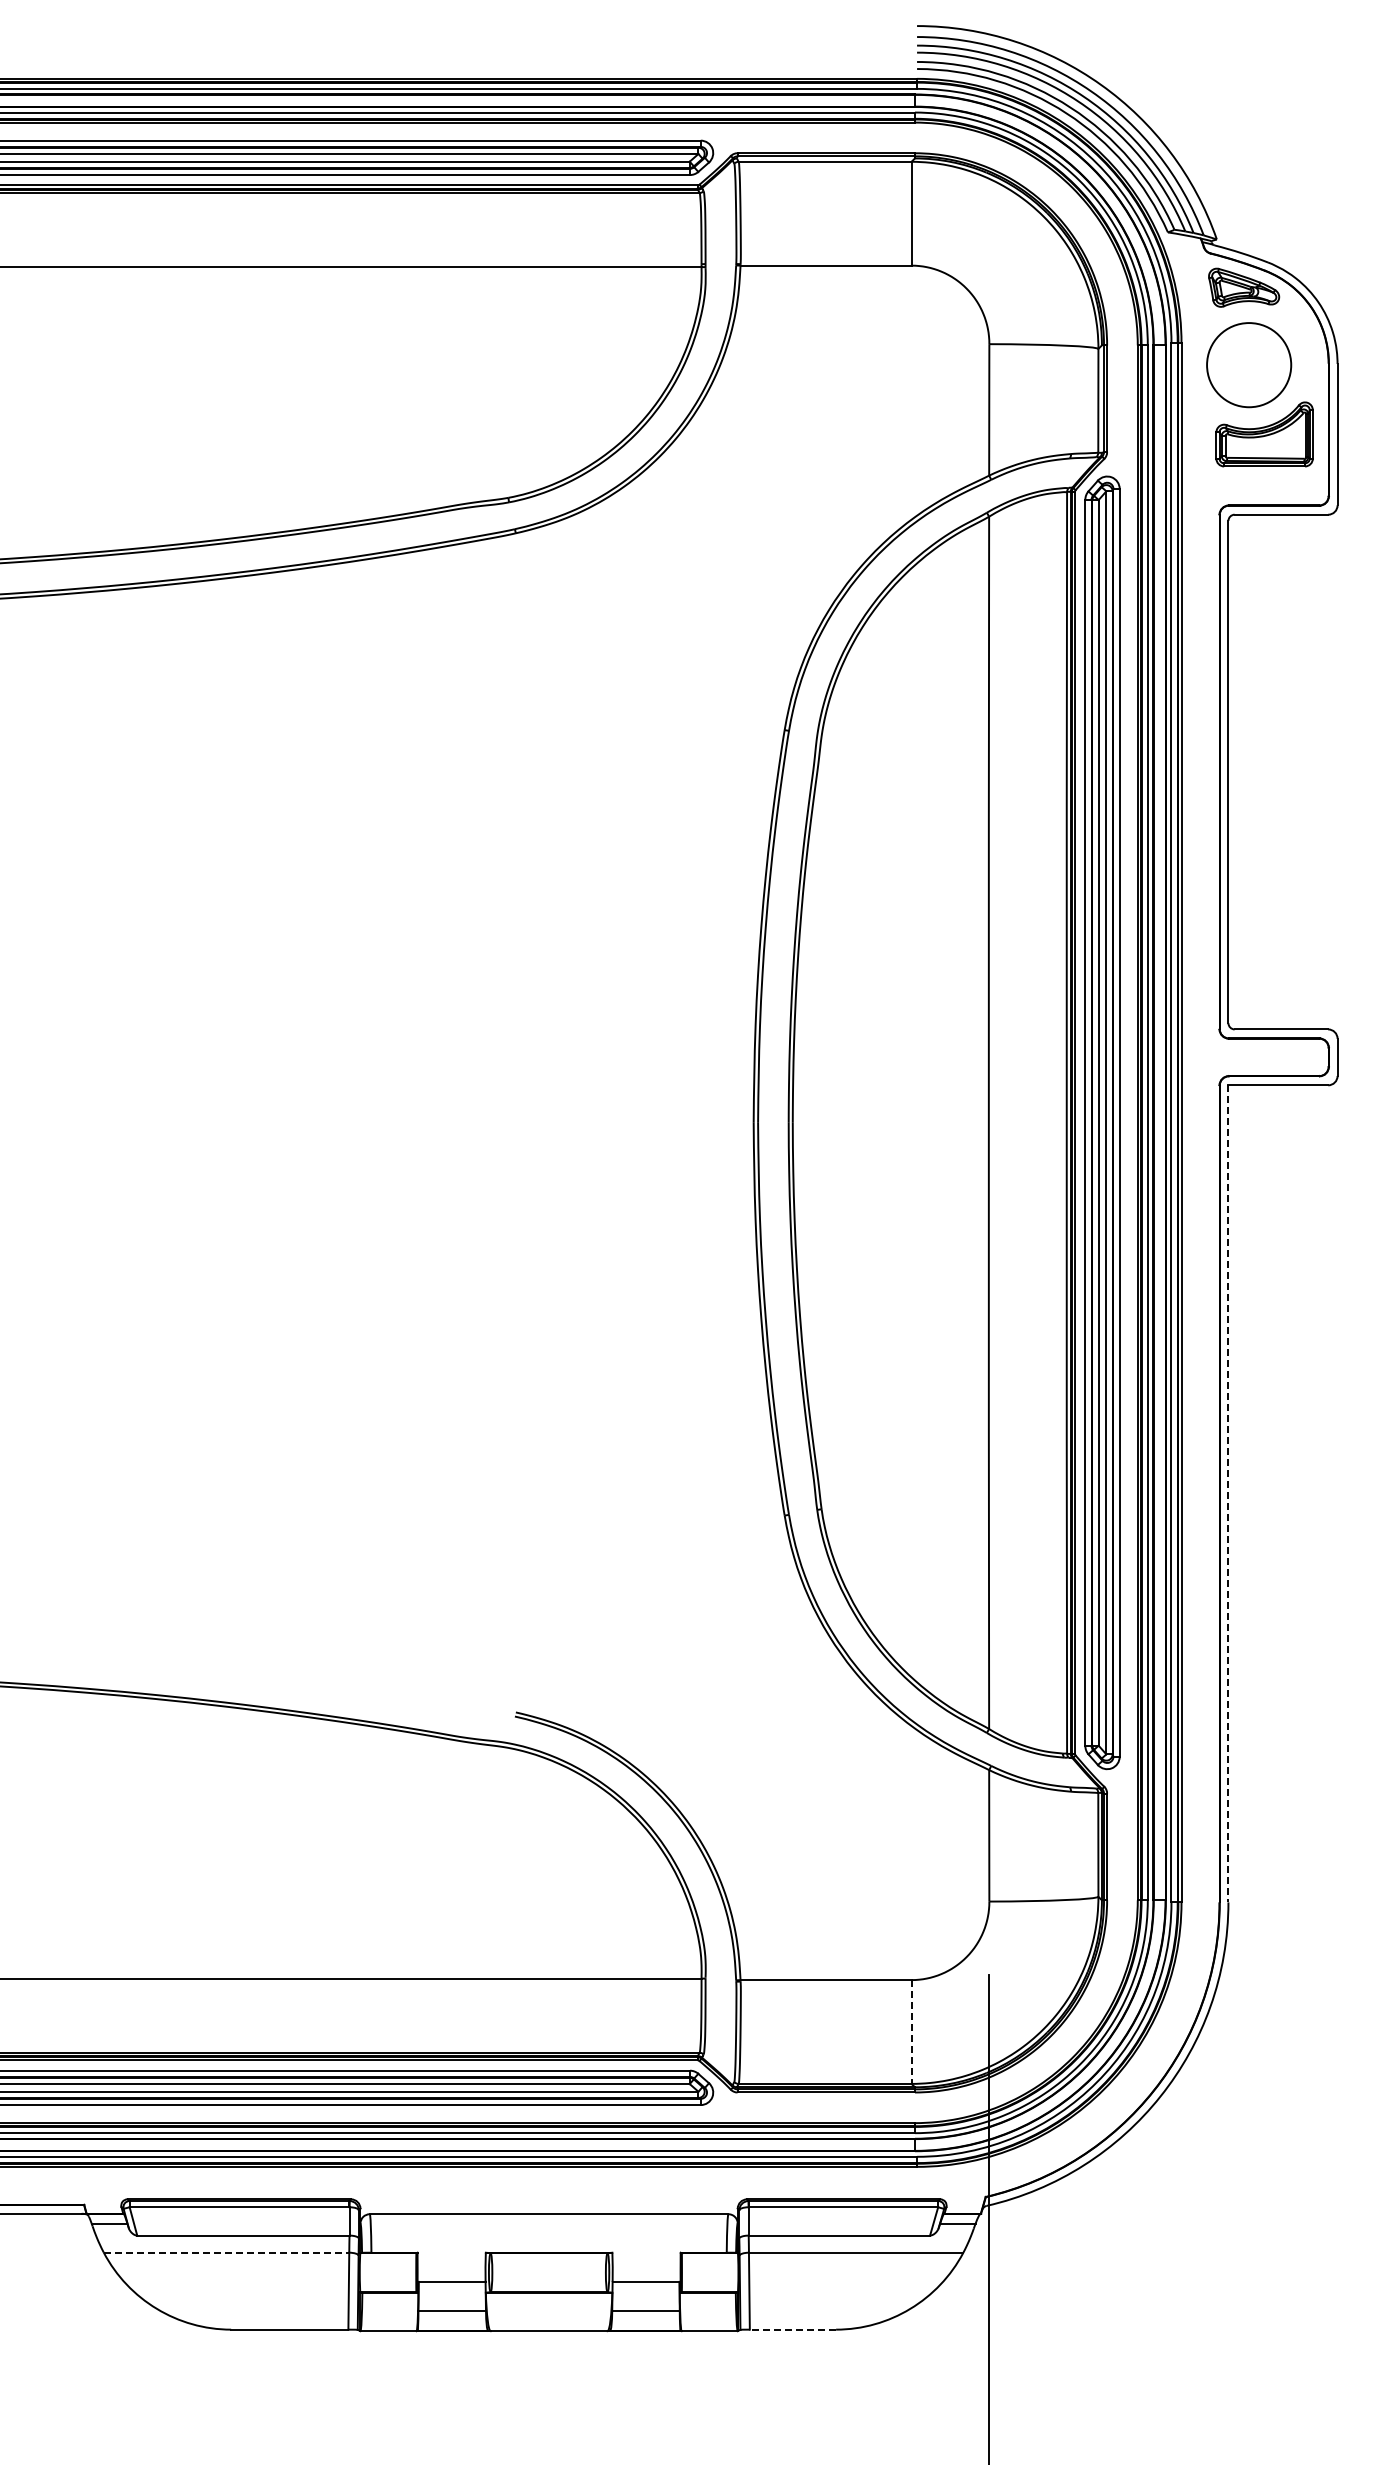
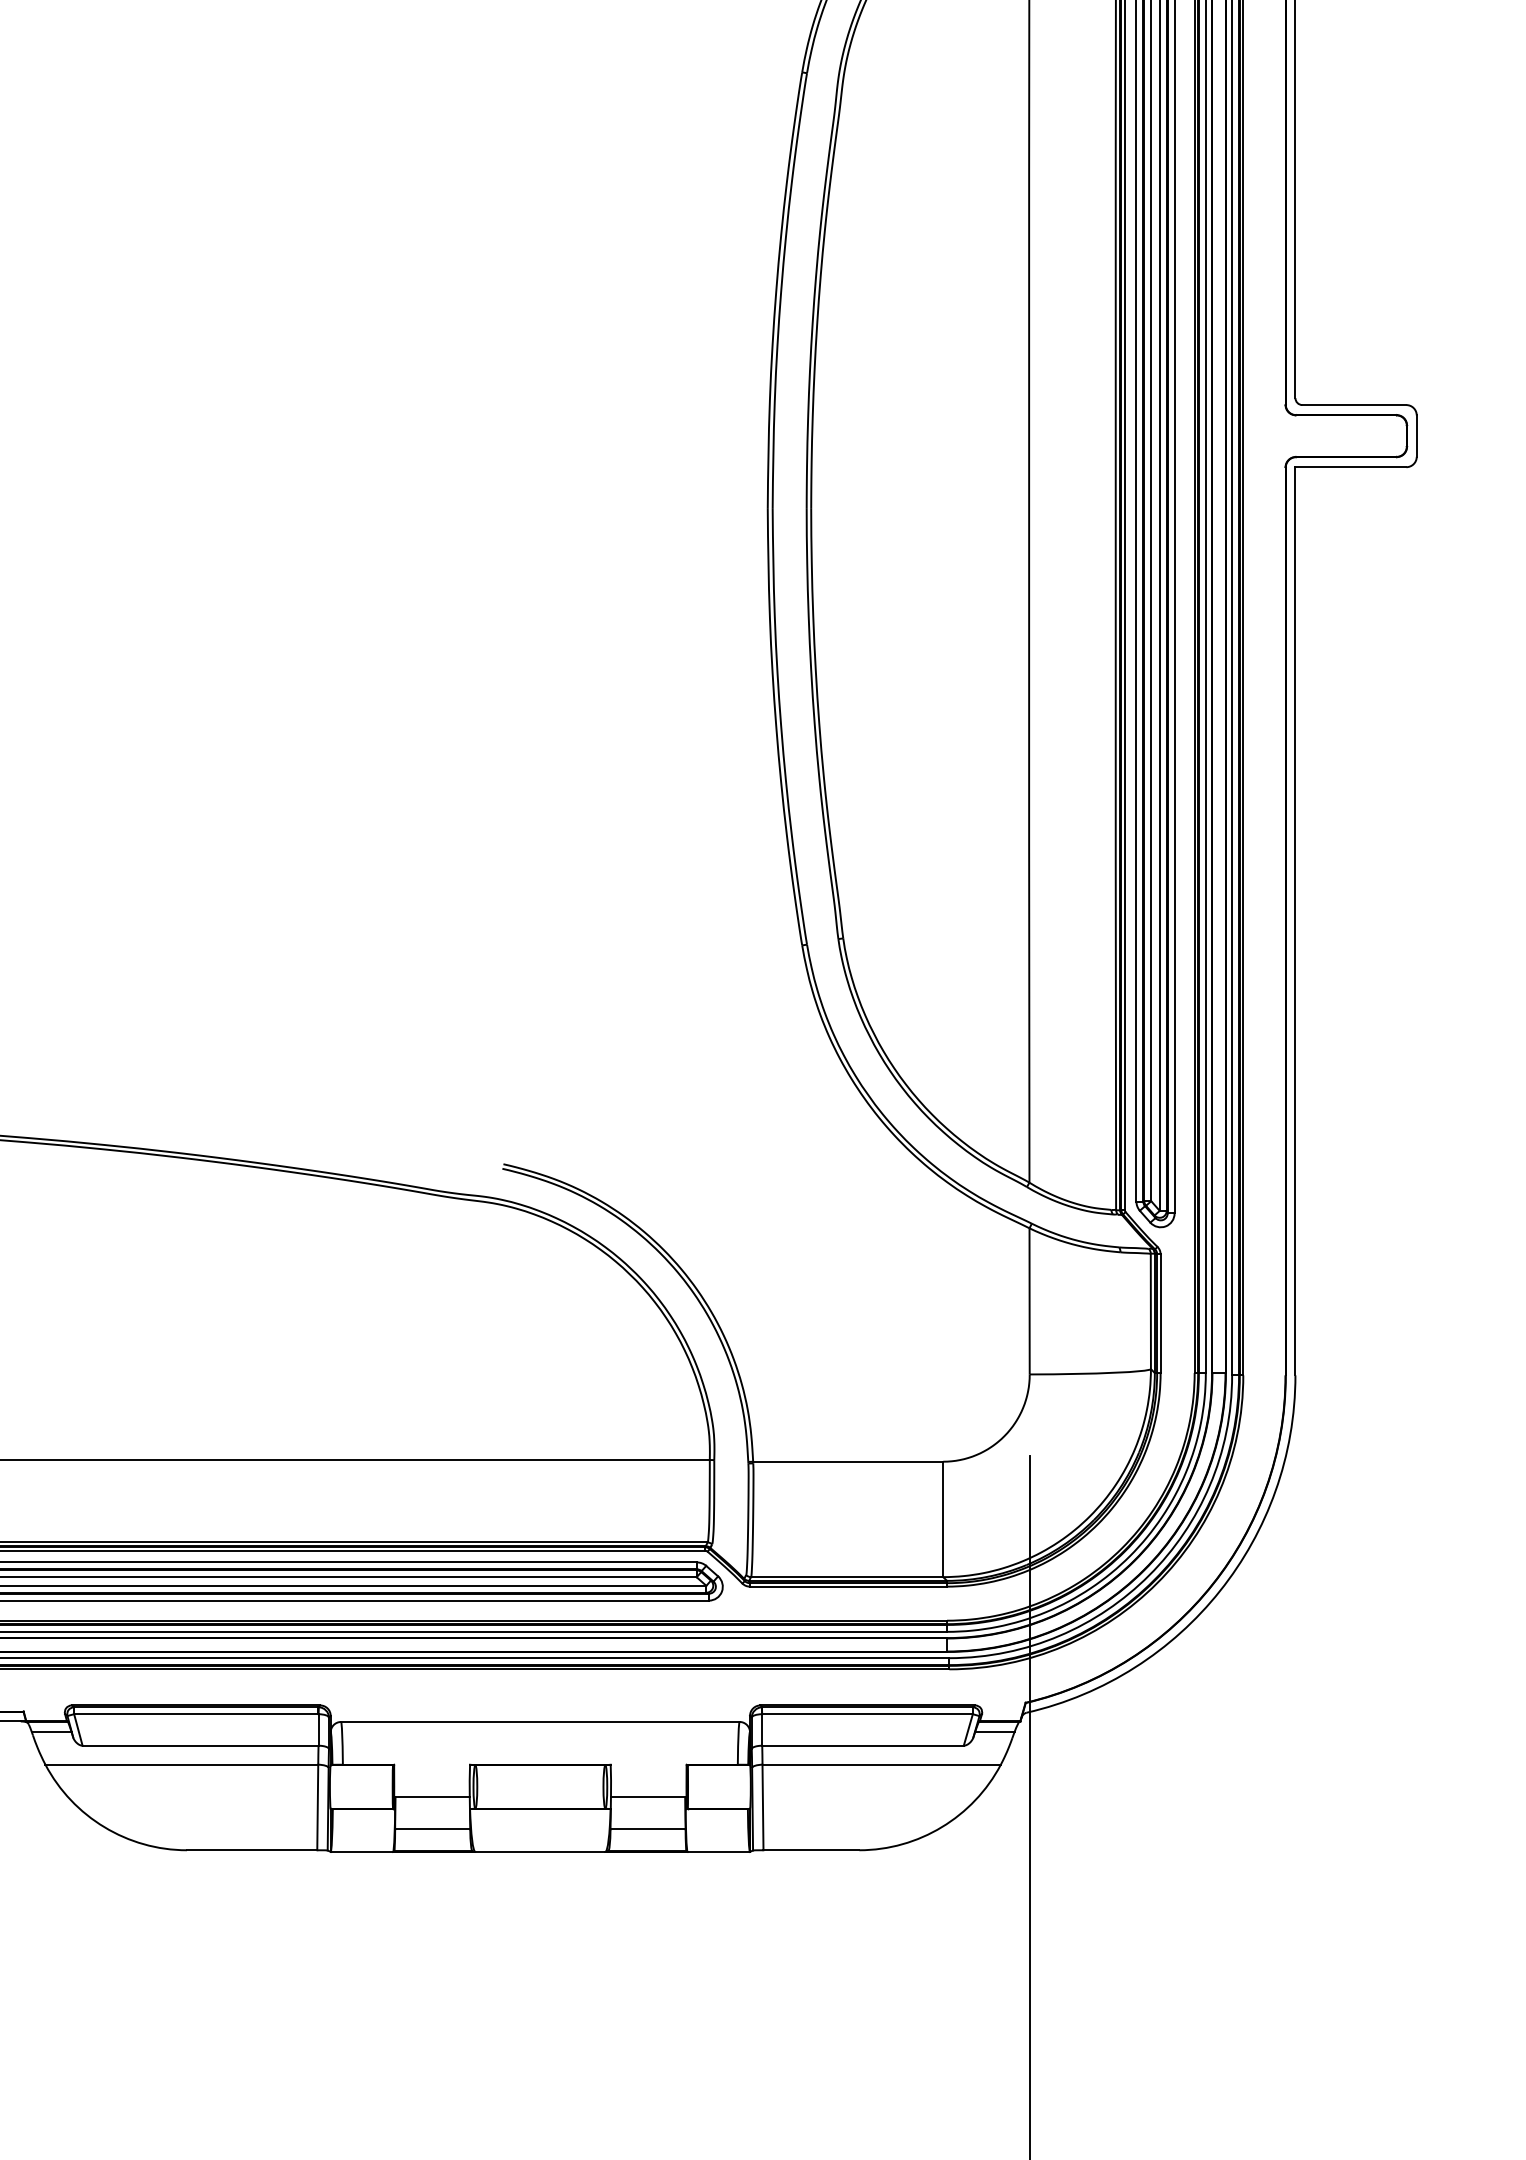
line: (1228, 1493) -> (1295, 920), dashed -> solid
line: (911, 2032) -> (943, 1519), dashed -> solid
line: (226, 2252) -> (181, 1764), dashed -> solid
line: (792, 2329) -> (810, 1850), dashed -> solid

